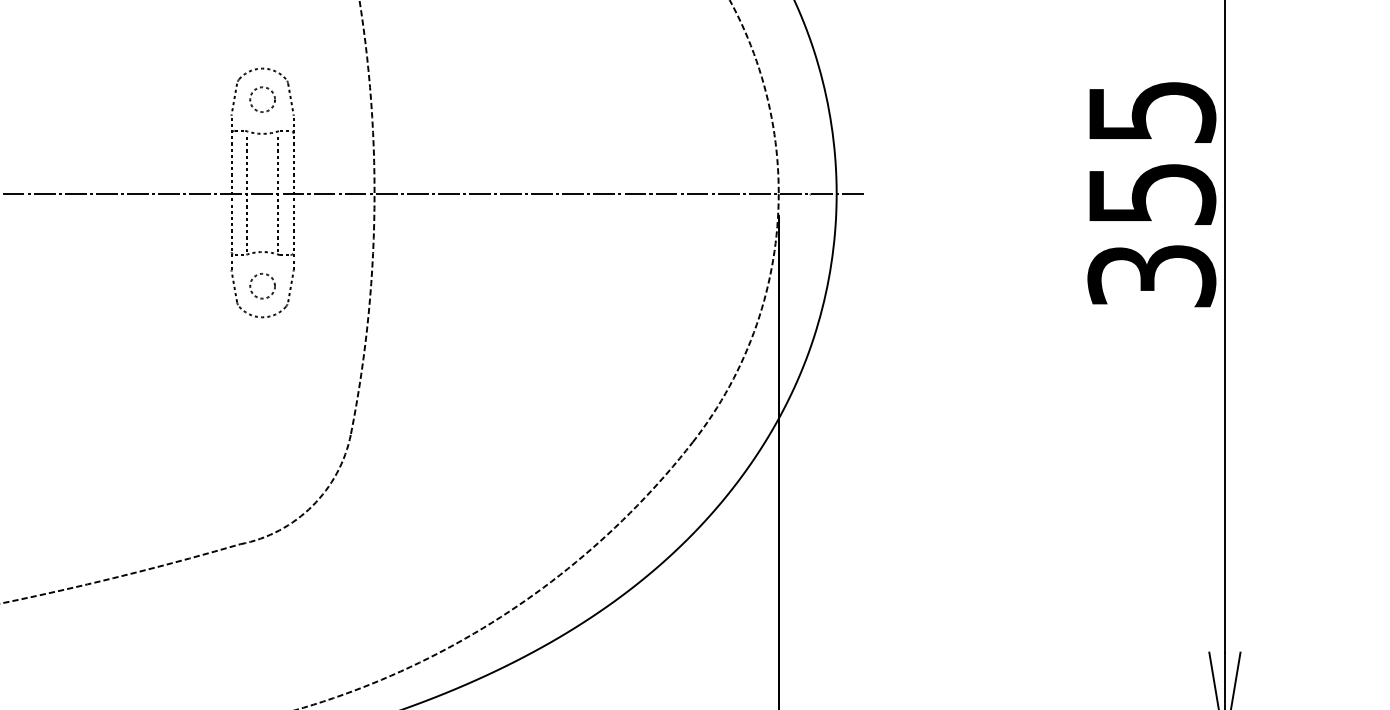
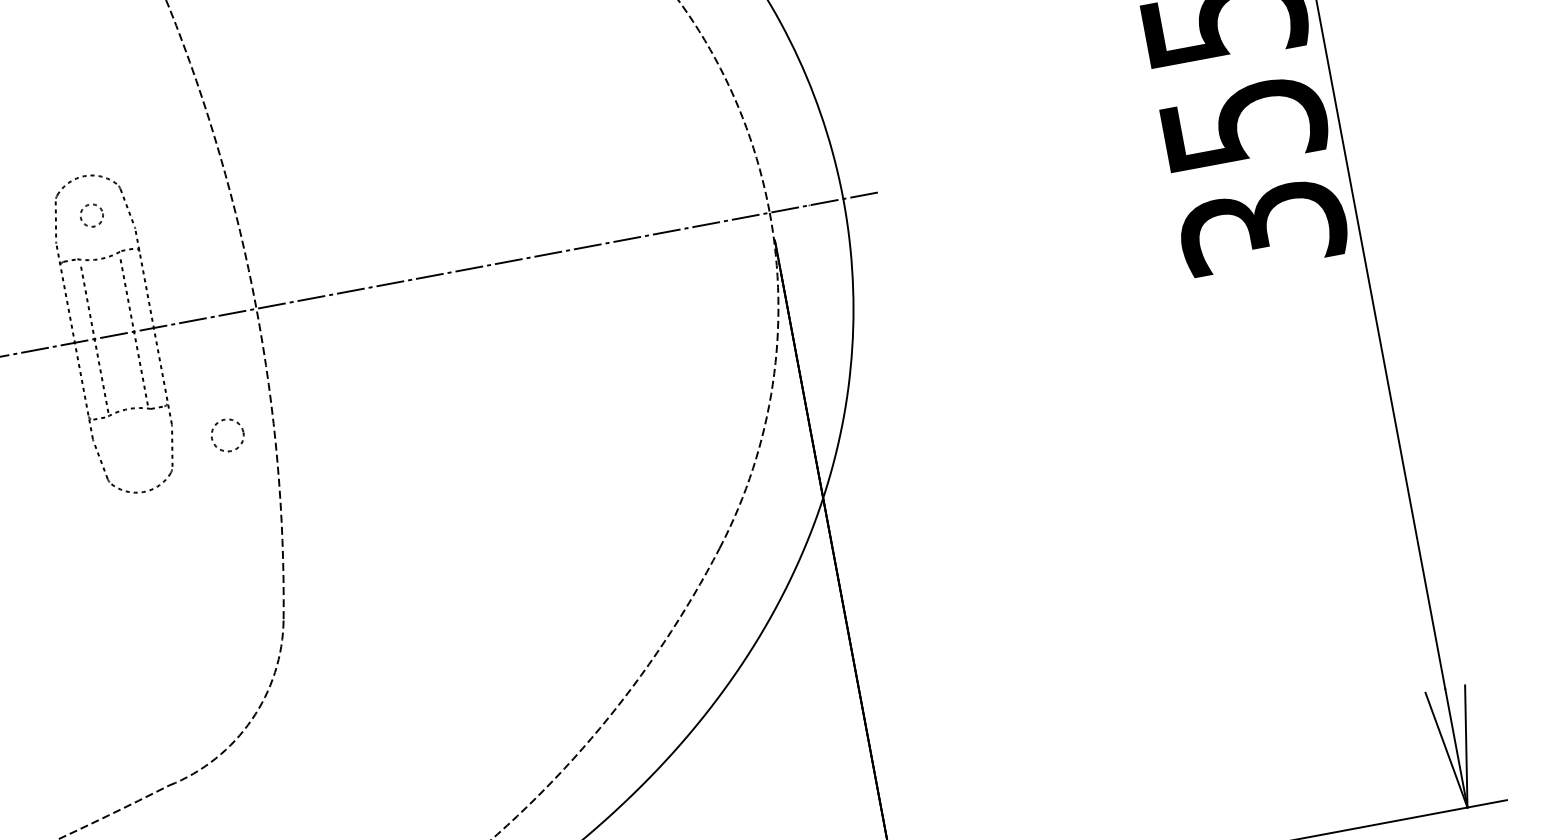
circle: (262, 99) -> (91, 215), size x0.7
circle: (262, 285) -> (227, 434), moved

